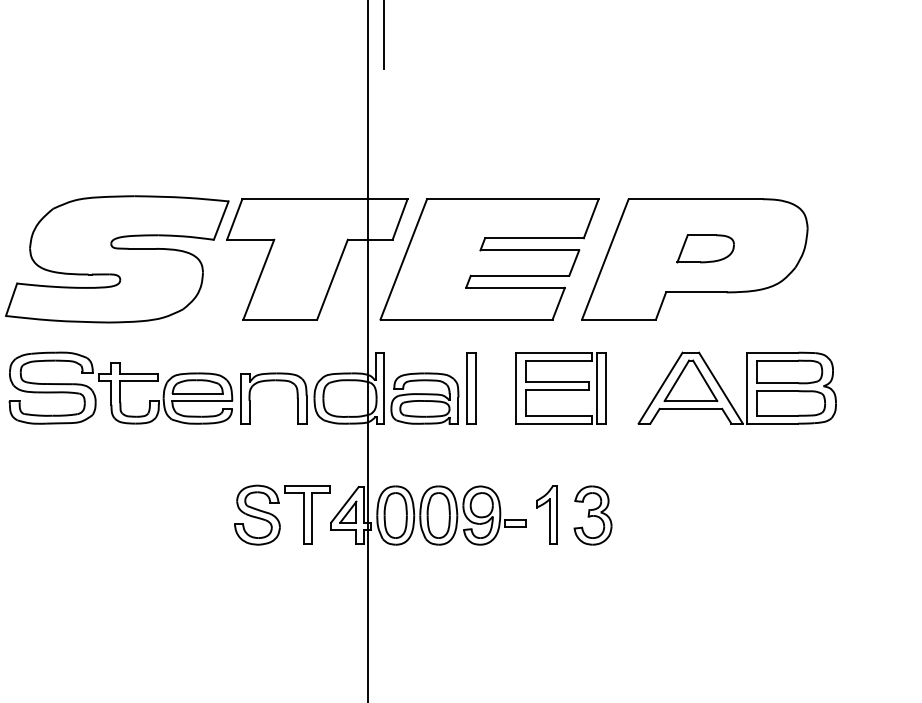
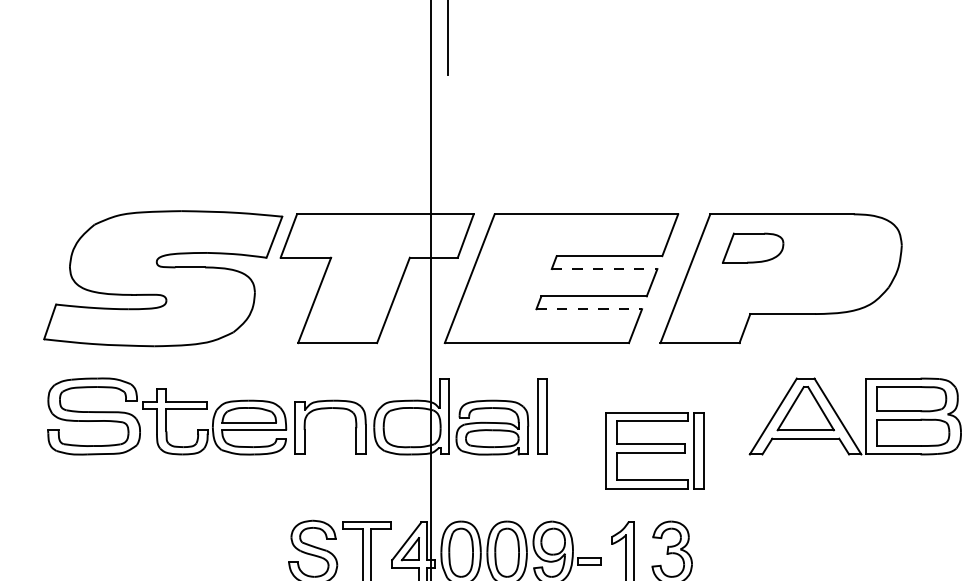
part: (705, 248) -> (752, 247), moved
line: (530, 250) -> (605, 269), solid -> dashed
line: (516, 287) -> (590, 308), solid -> dashed
part: (746, 387) -> (865, 415), moved
part: (560, 388) -> (654, 451), moved

